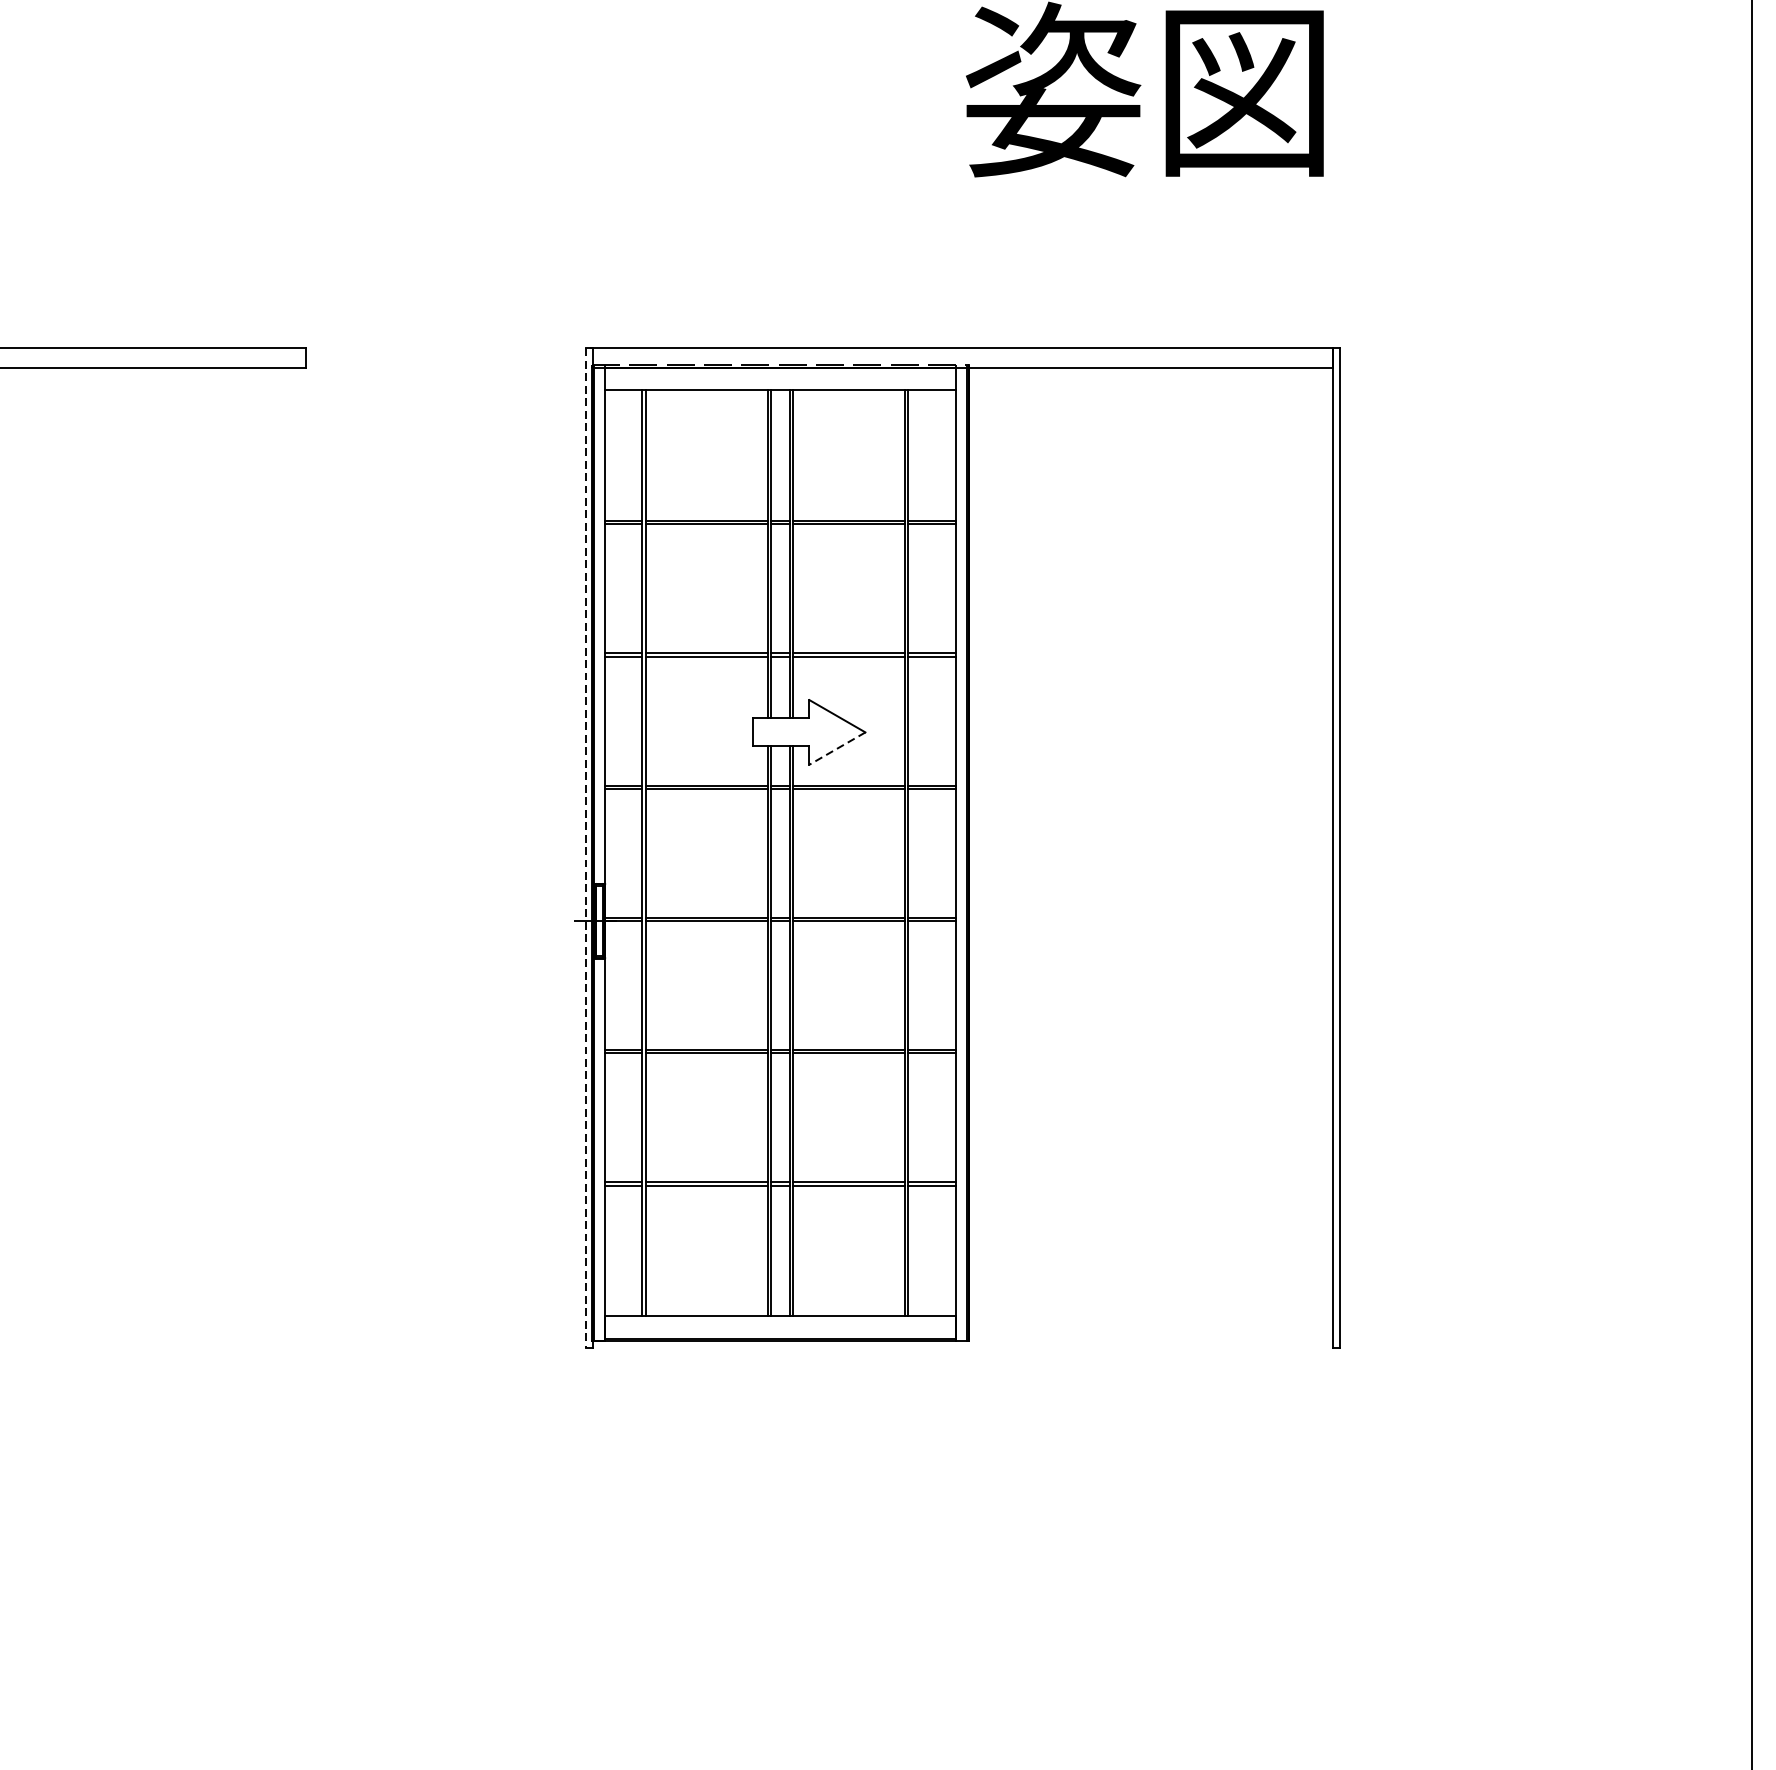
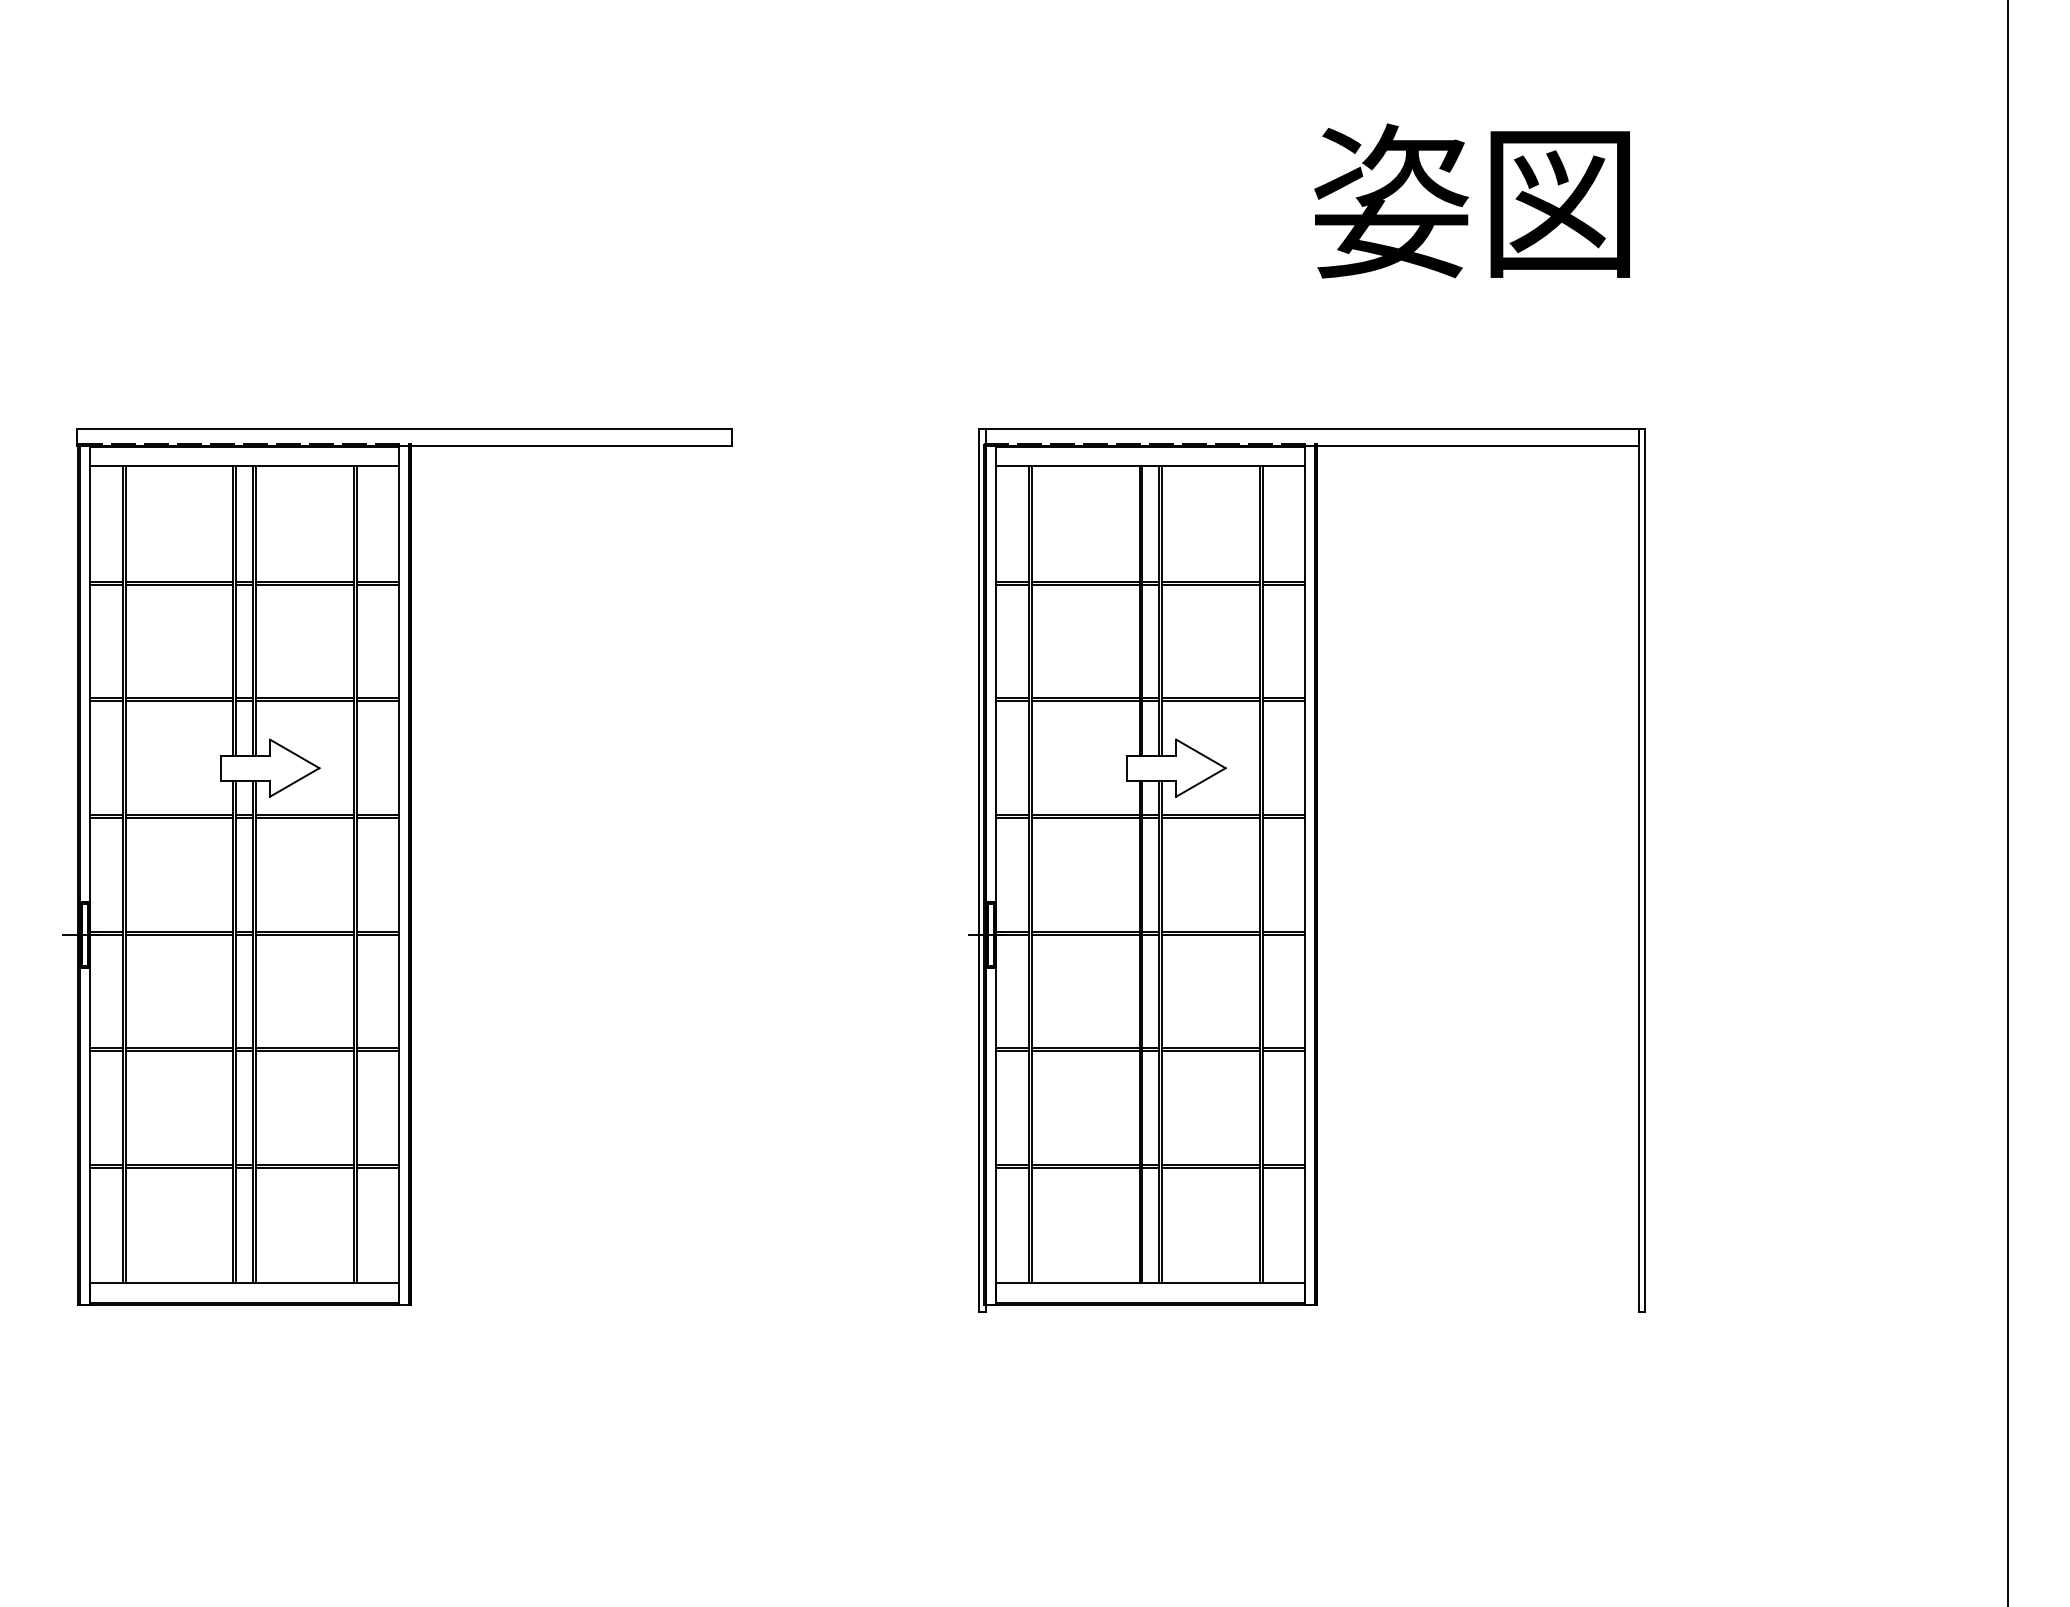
line: (836, 748) -> (1200, 782), dashed -> solid
line: (586, 849) -> (979, 871), dashed -> solid

